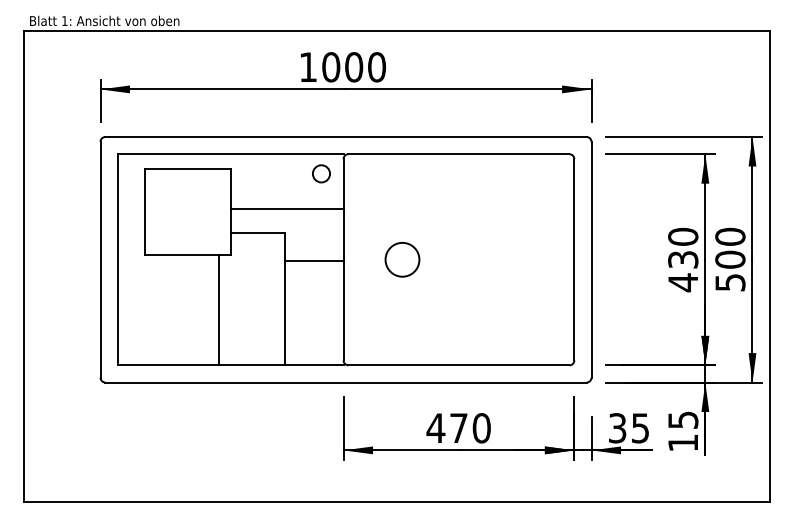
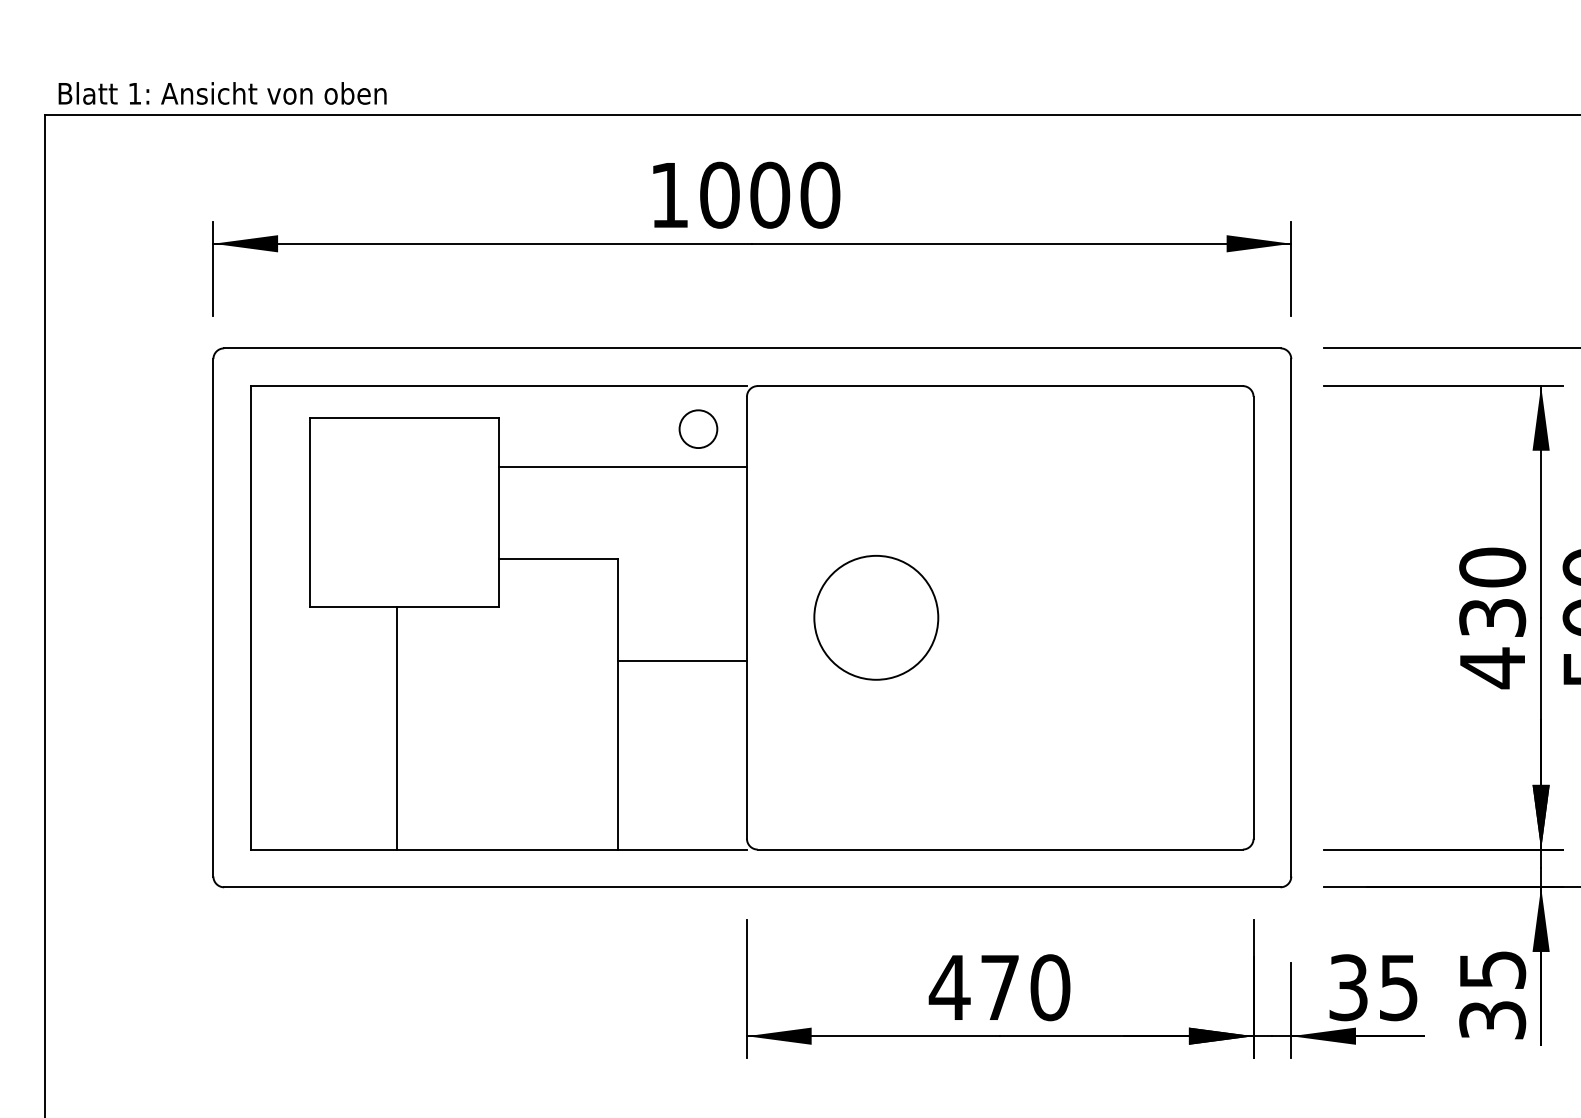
line: (286, 209) -> (621, 467), moved
circle: (402, 259) -> (876, 617), size x1.67
line: (313, 261) -> (680, 661), moved
line: (218, 309) -> (395, 726), moved
text: (683, 442) -> (1493, 1018), 15 -> 35

